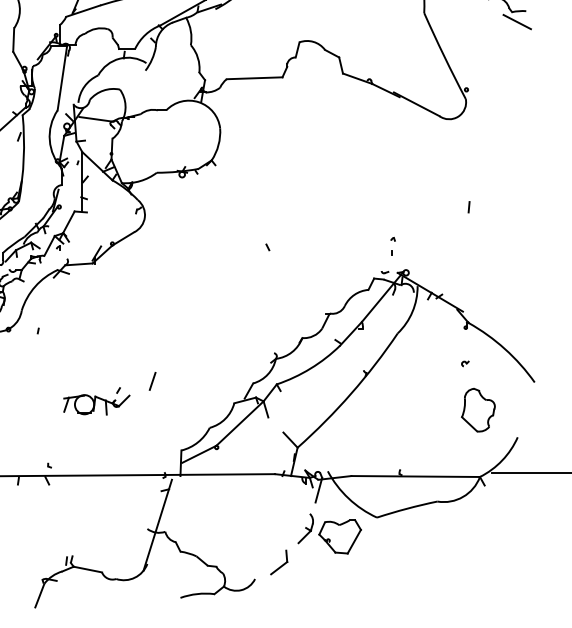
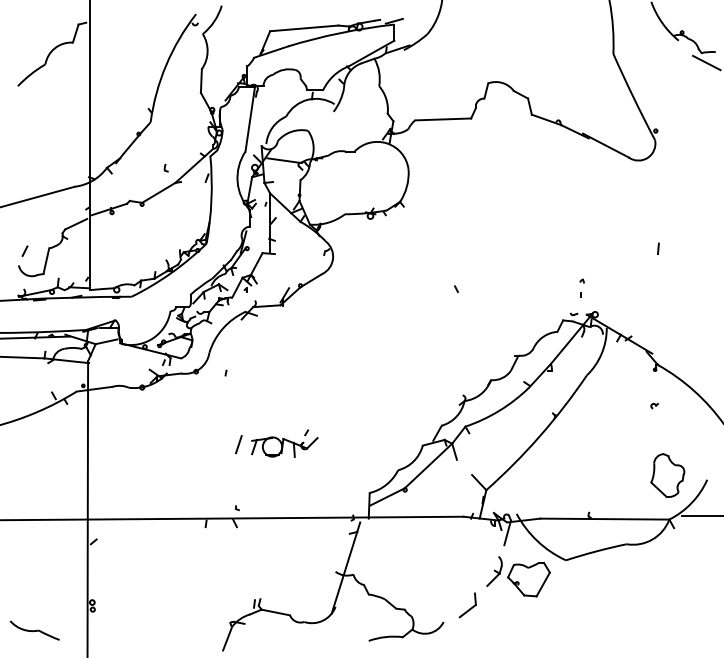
line: (152, 381) -> (238, 444), moved
part: (478, 410) -> (667, 475), moved

